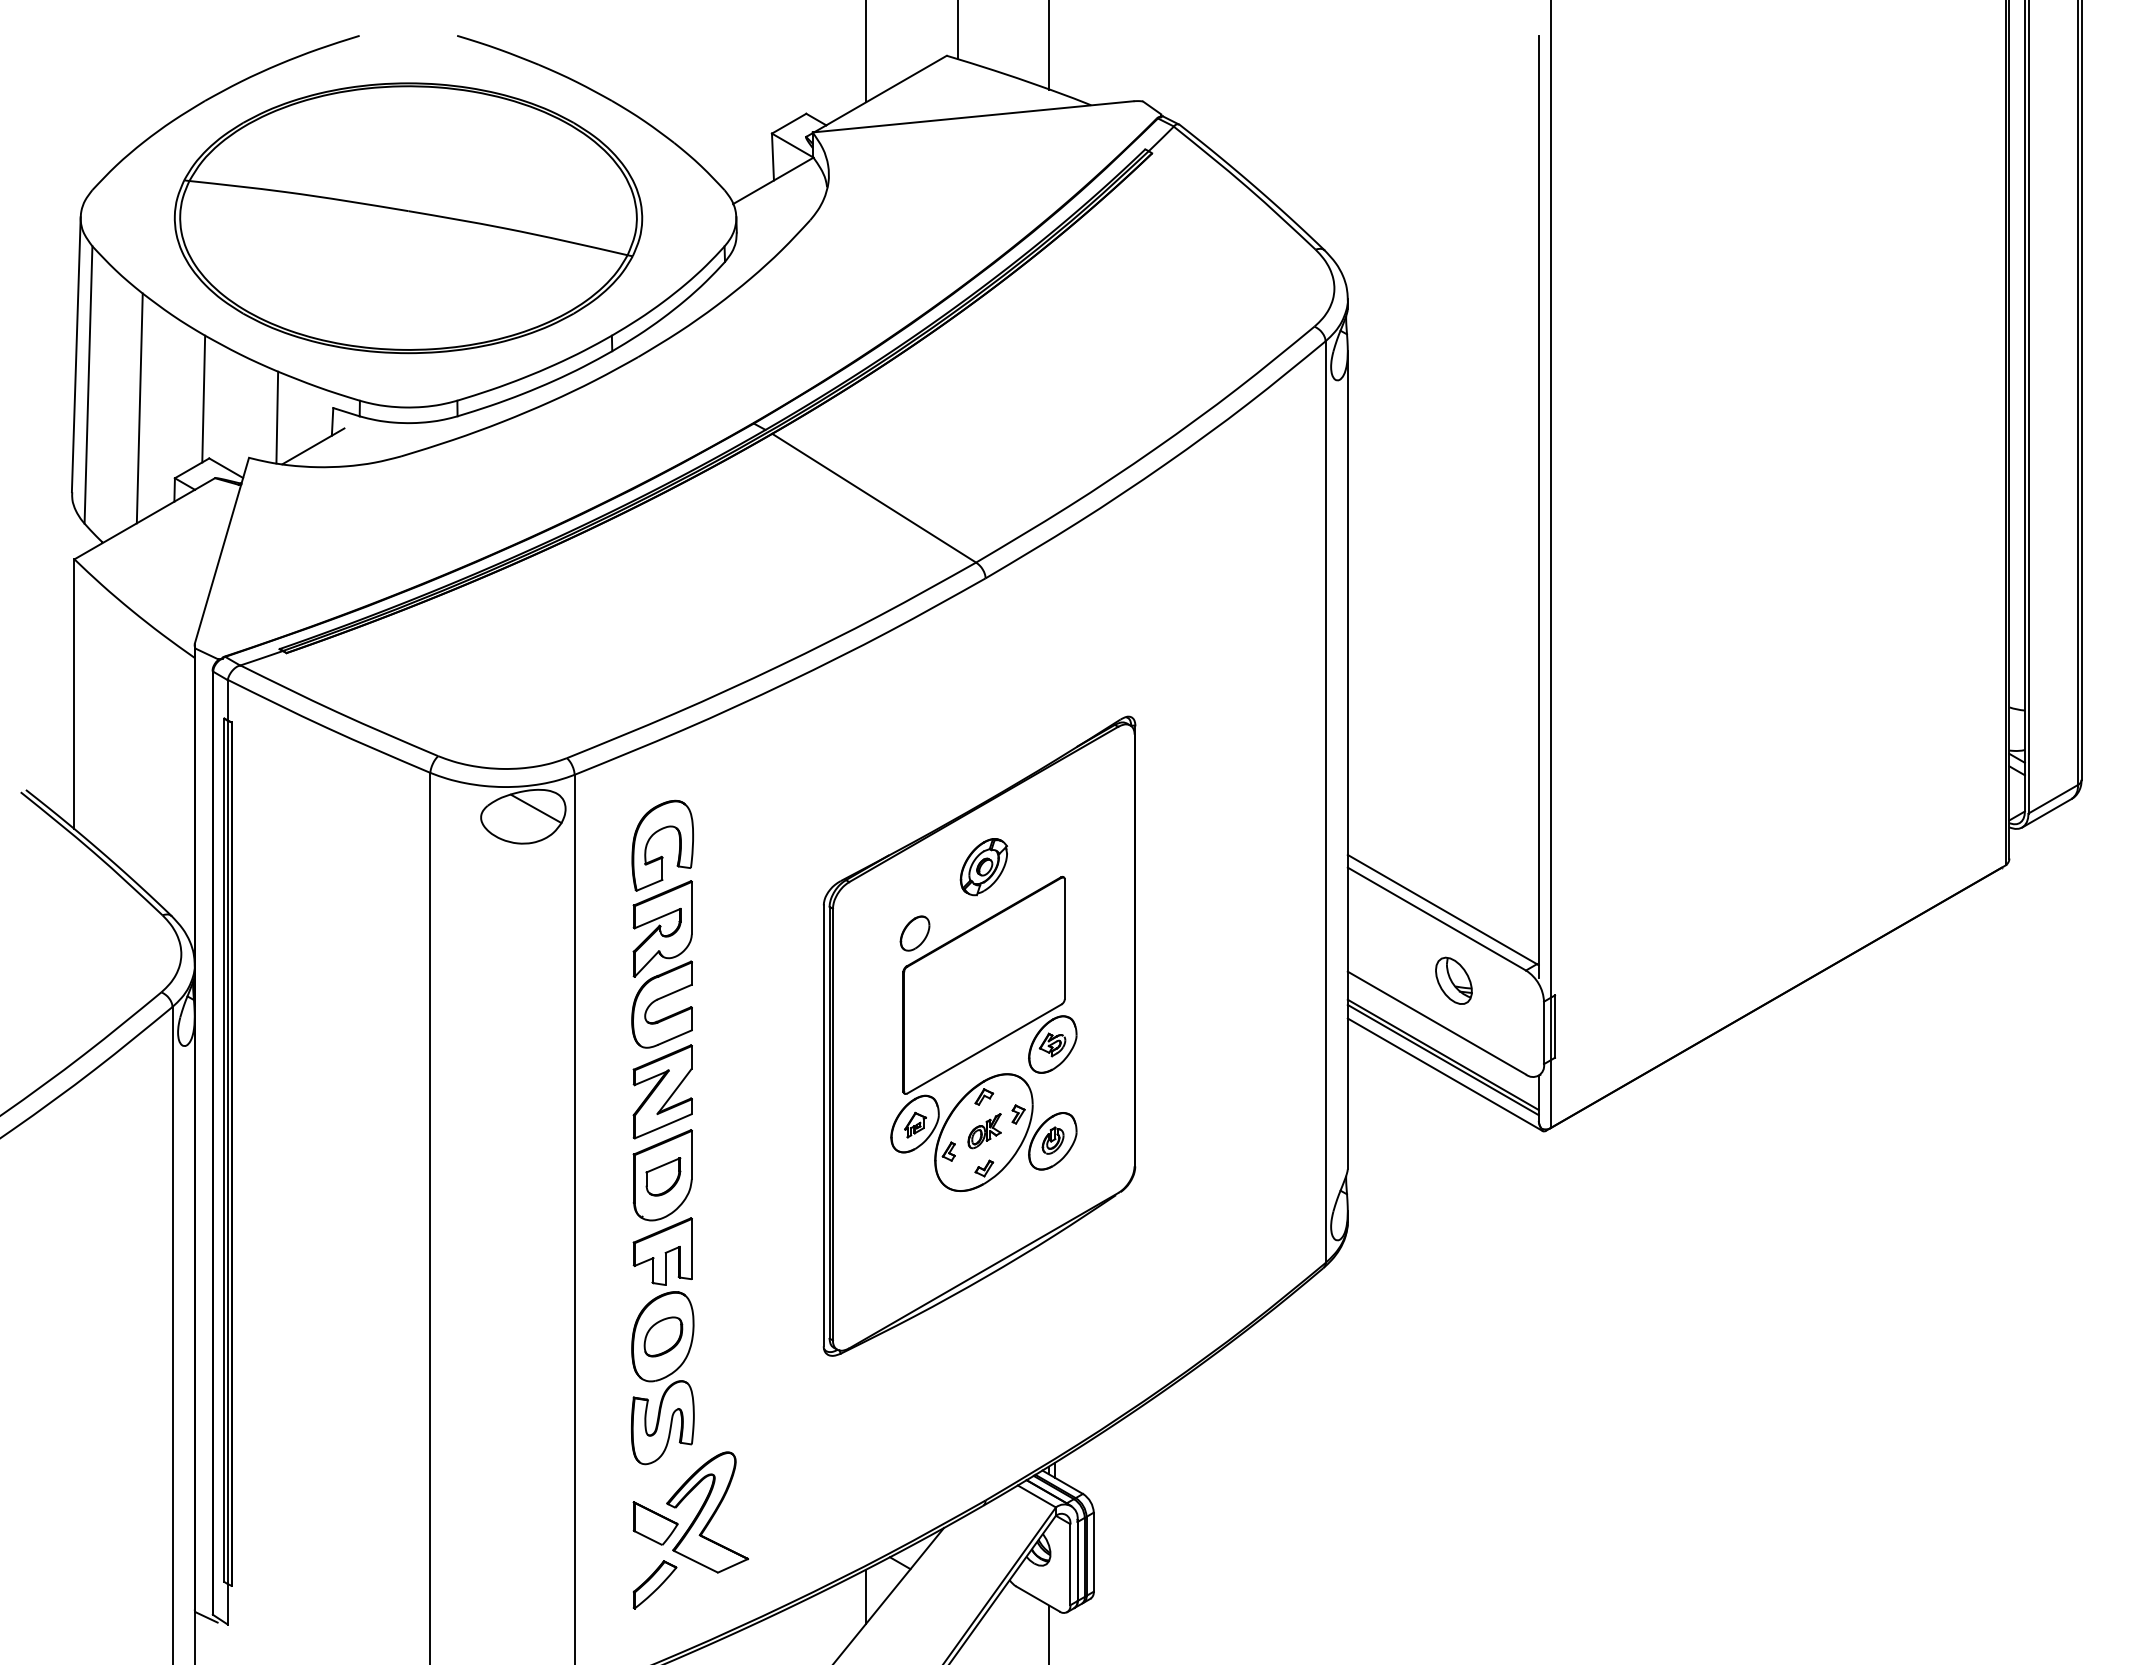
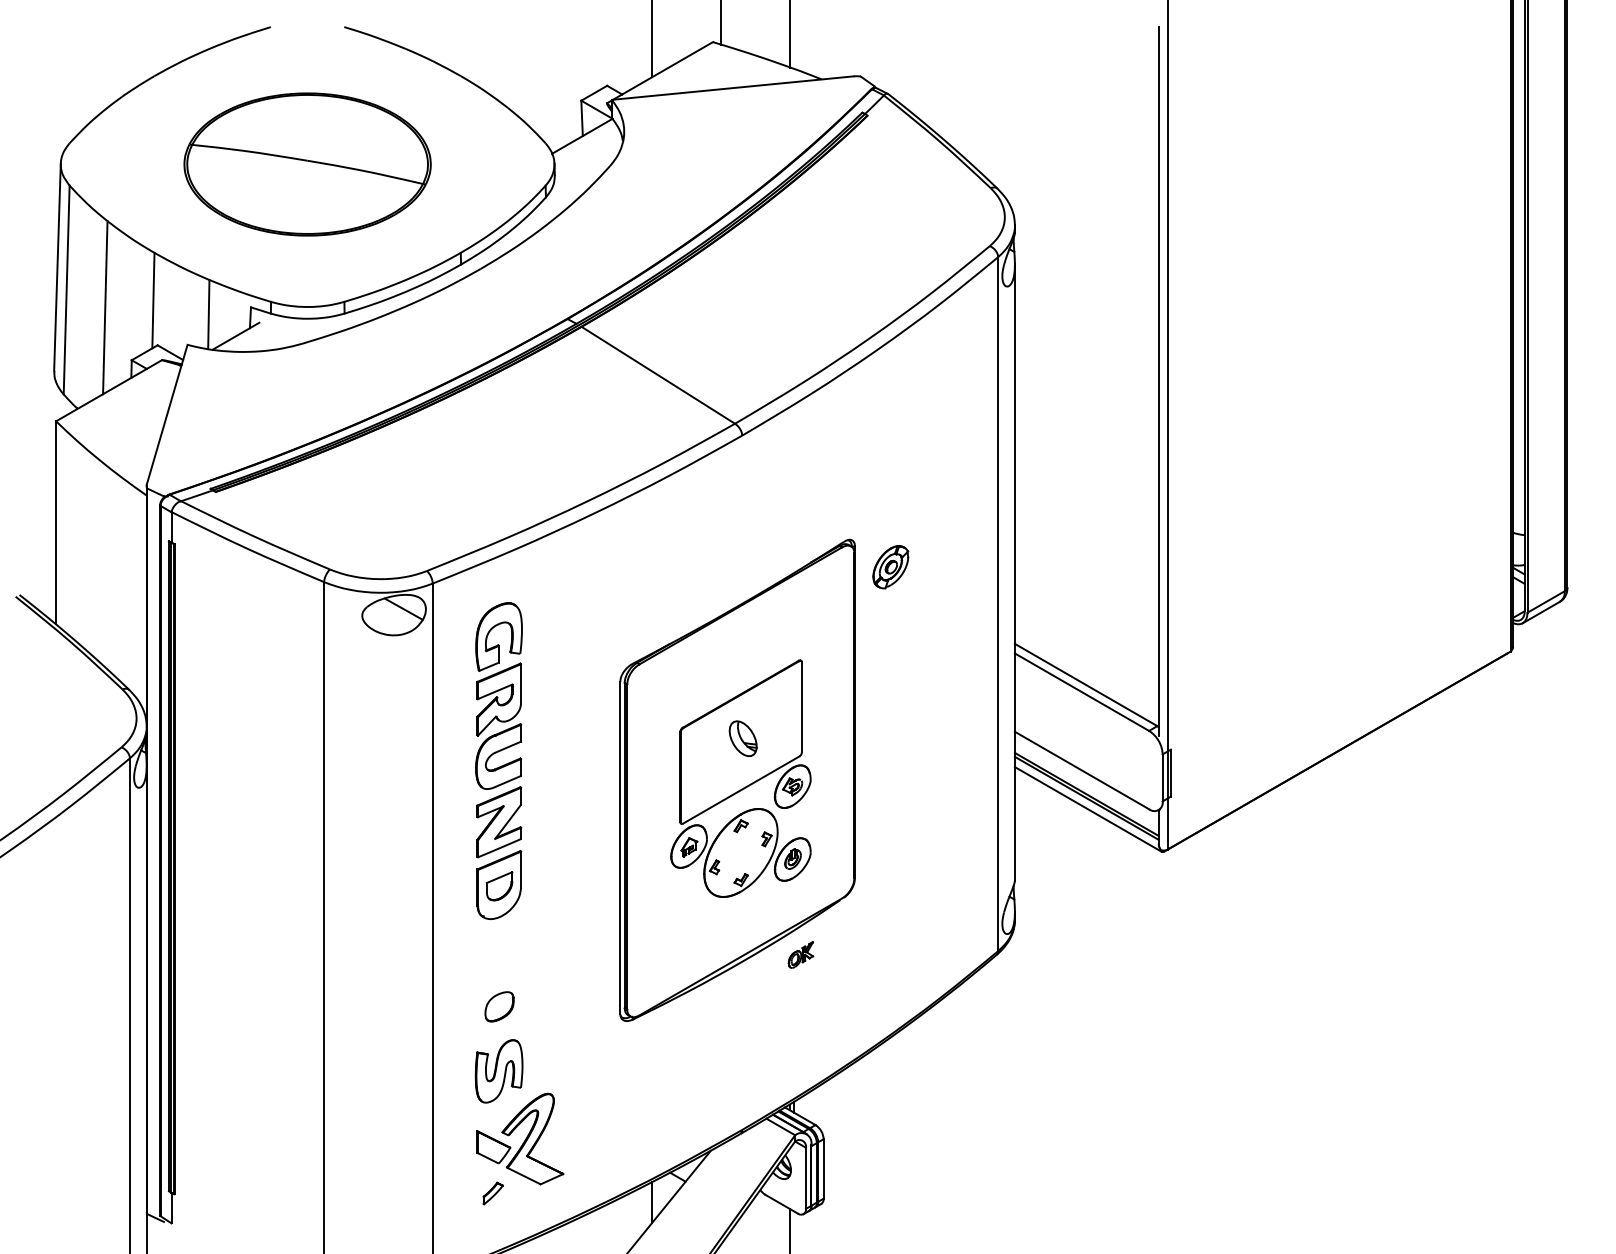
part: (408, 218) -> (307, 164), size x0.7
part: (983, 867) -> (890, 567), moved
part: (914, 933) -> (688, 703), removed
part: (1453, 980) -> (742, 738), moved
part: (984, 1131) -> (800, 955), moved
part: (662, 1299) -> (498, 978), removed
part: (654, 1584) -> (492, 1193), size x0.6

